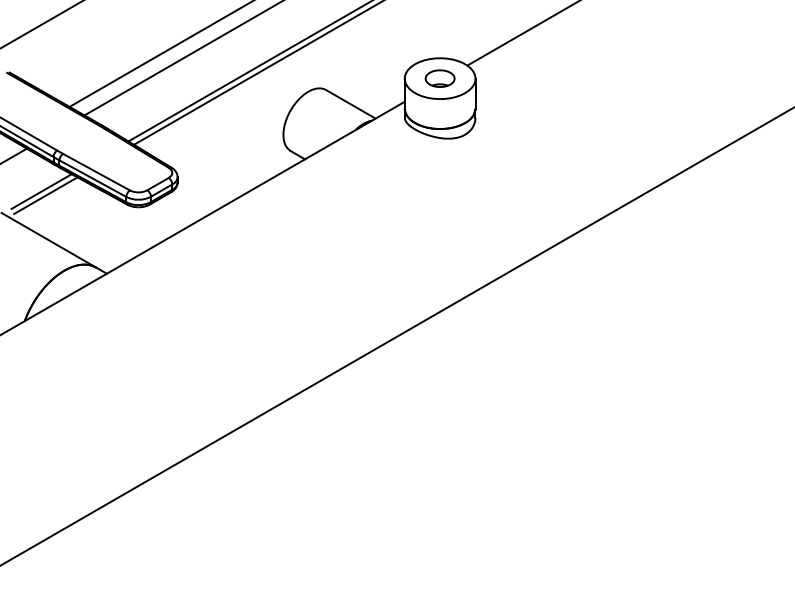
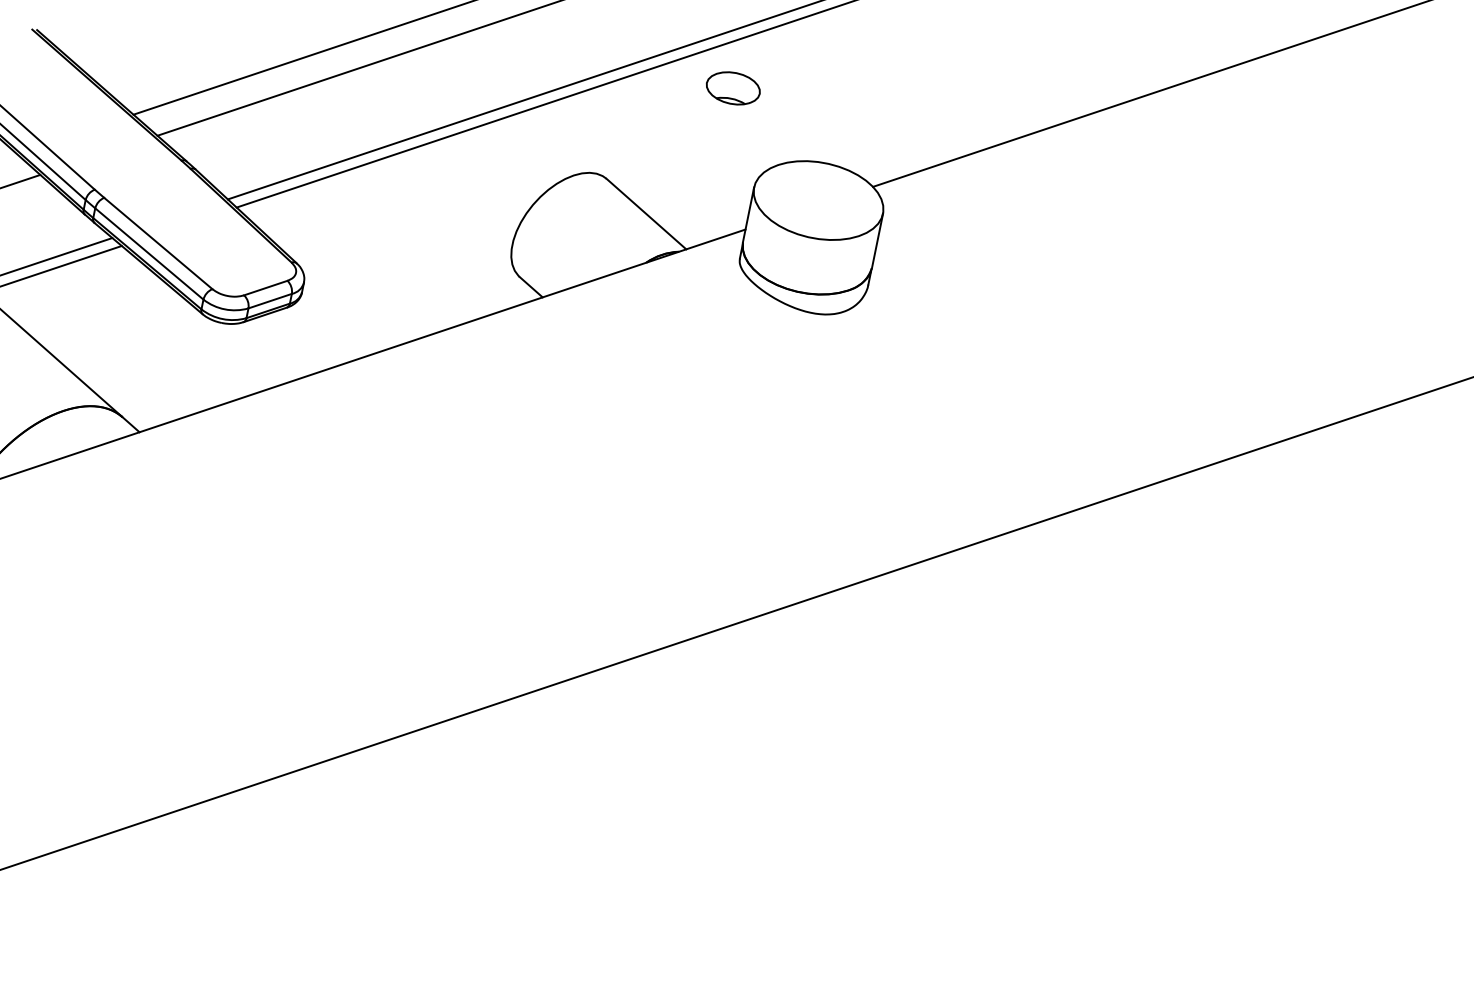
part: (439, 78) -> (732, 87), moved

